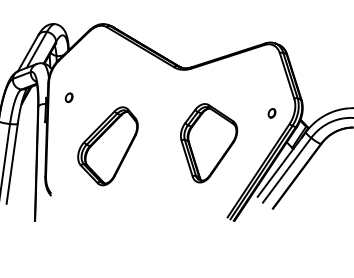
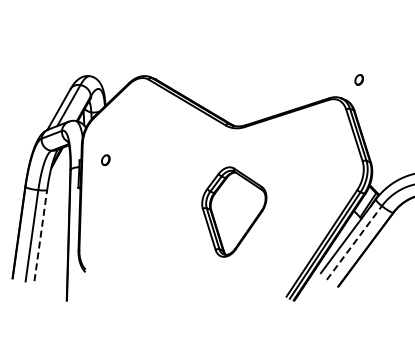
part: (271, 112) -> (358, 79), moved
part: (209, 142) -> (234, 211), moved
part: (108, 146) -> (150, 215), removed
line: (11, 163) -> (40, 235), solid -> dashed
line: (287, 169) -> (354, 242), solid -> dashed

